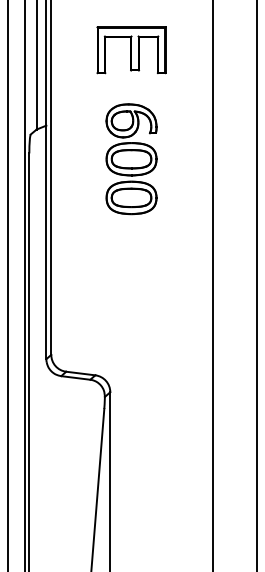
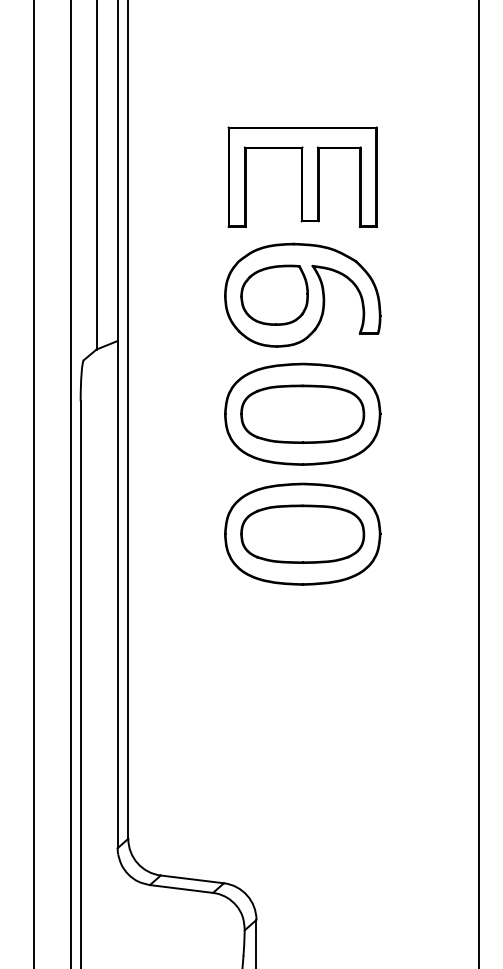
part: (131, 158) -> (302, 412), size x1.43

